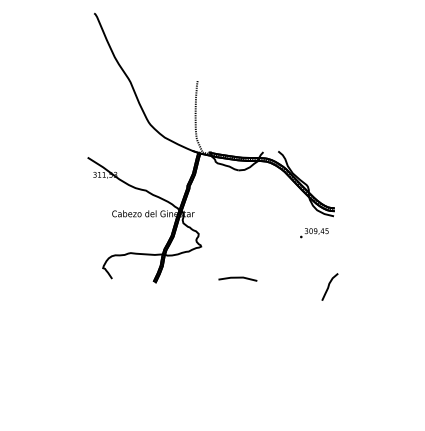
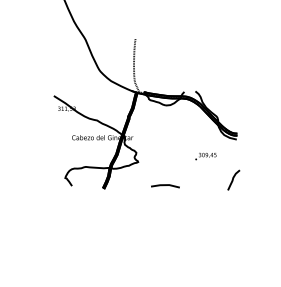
text: (314, 233) -> (205, 156), moved
curve: (329, 286) -> (233, 179), moved

